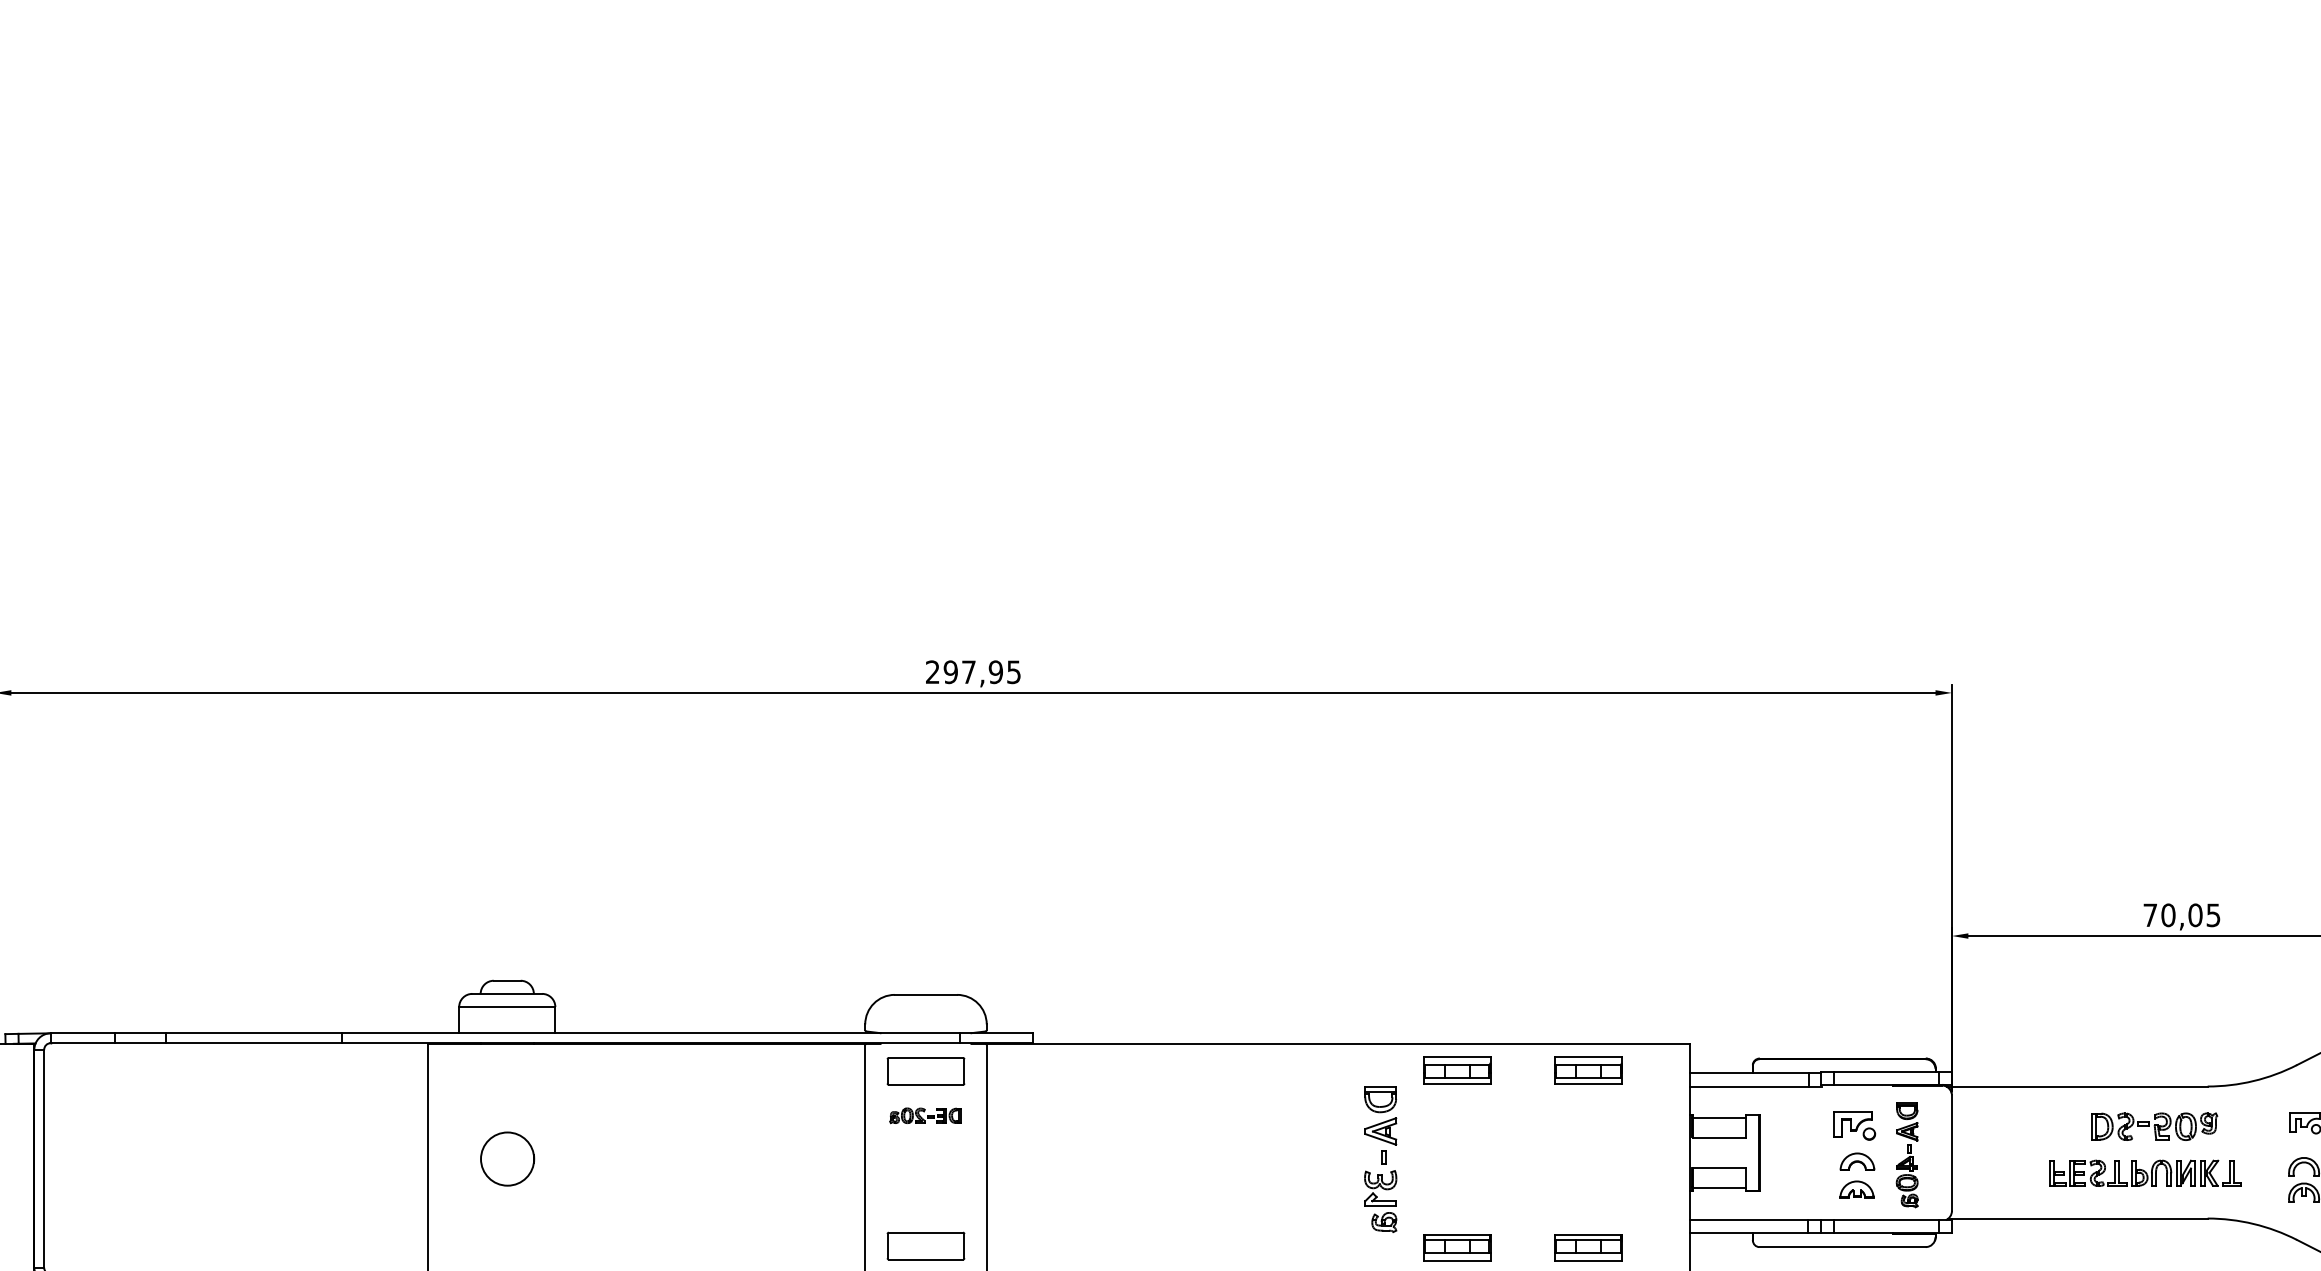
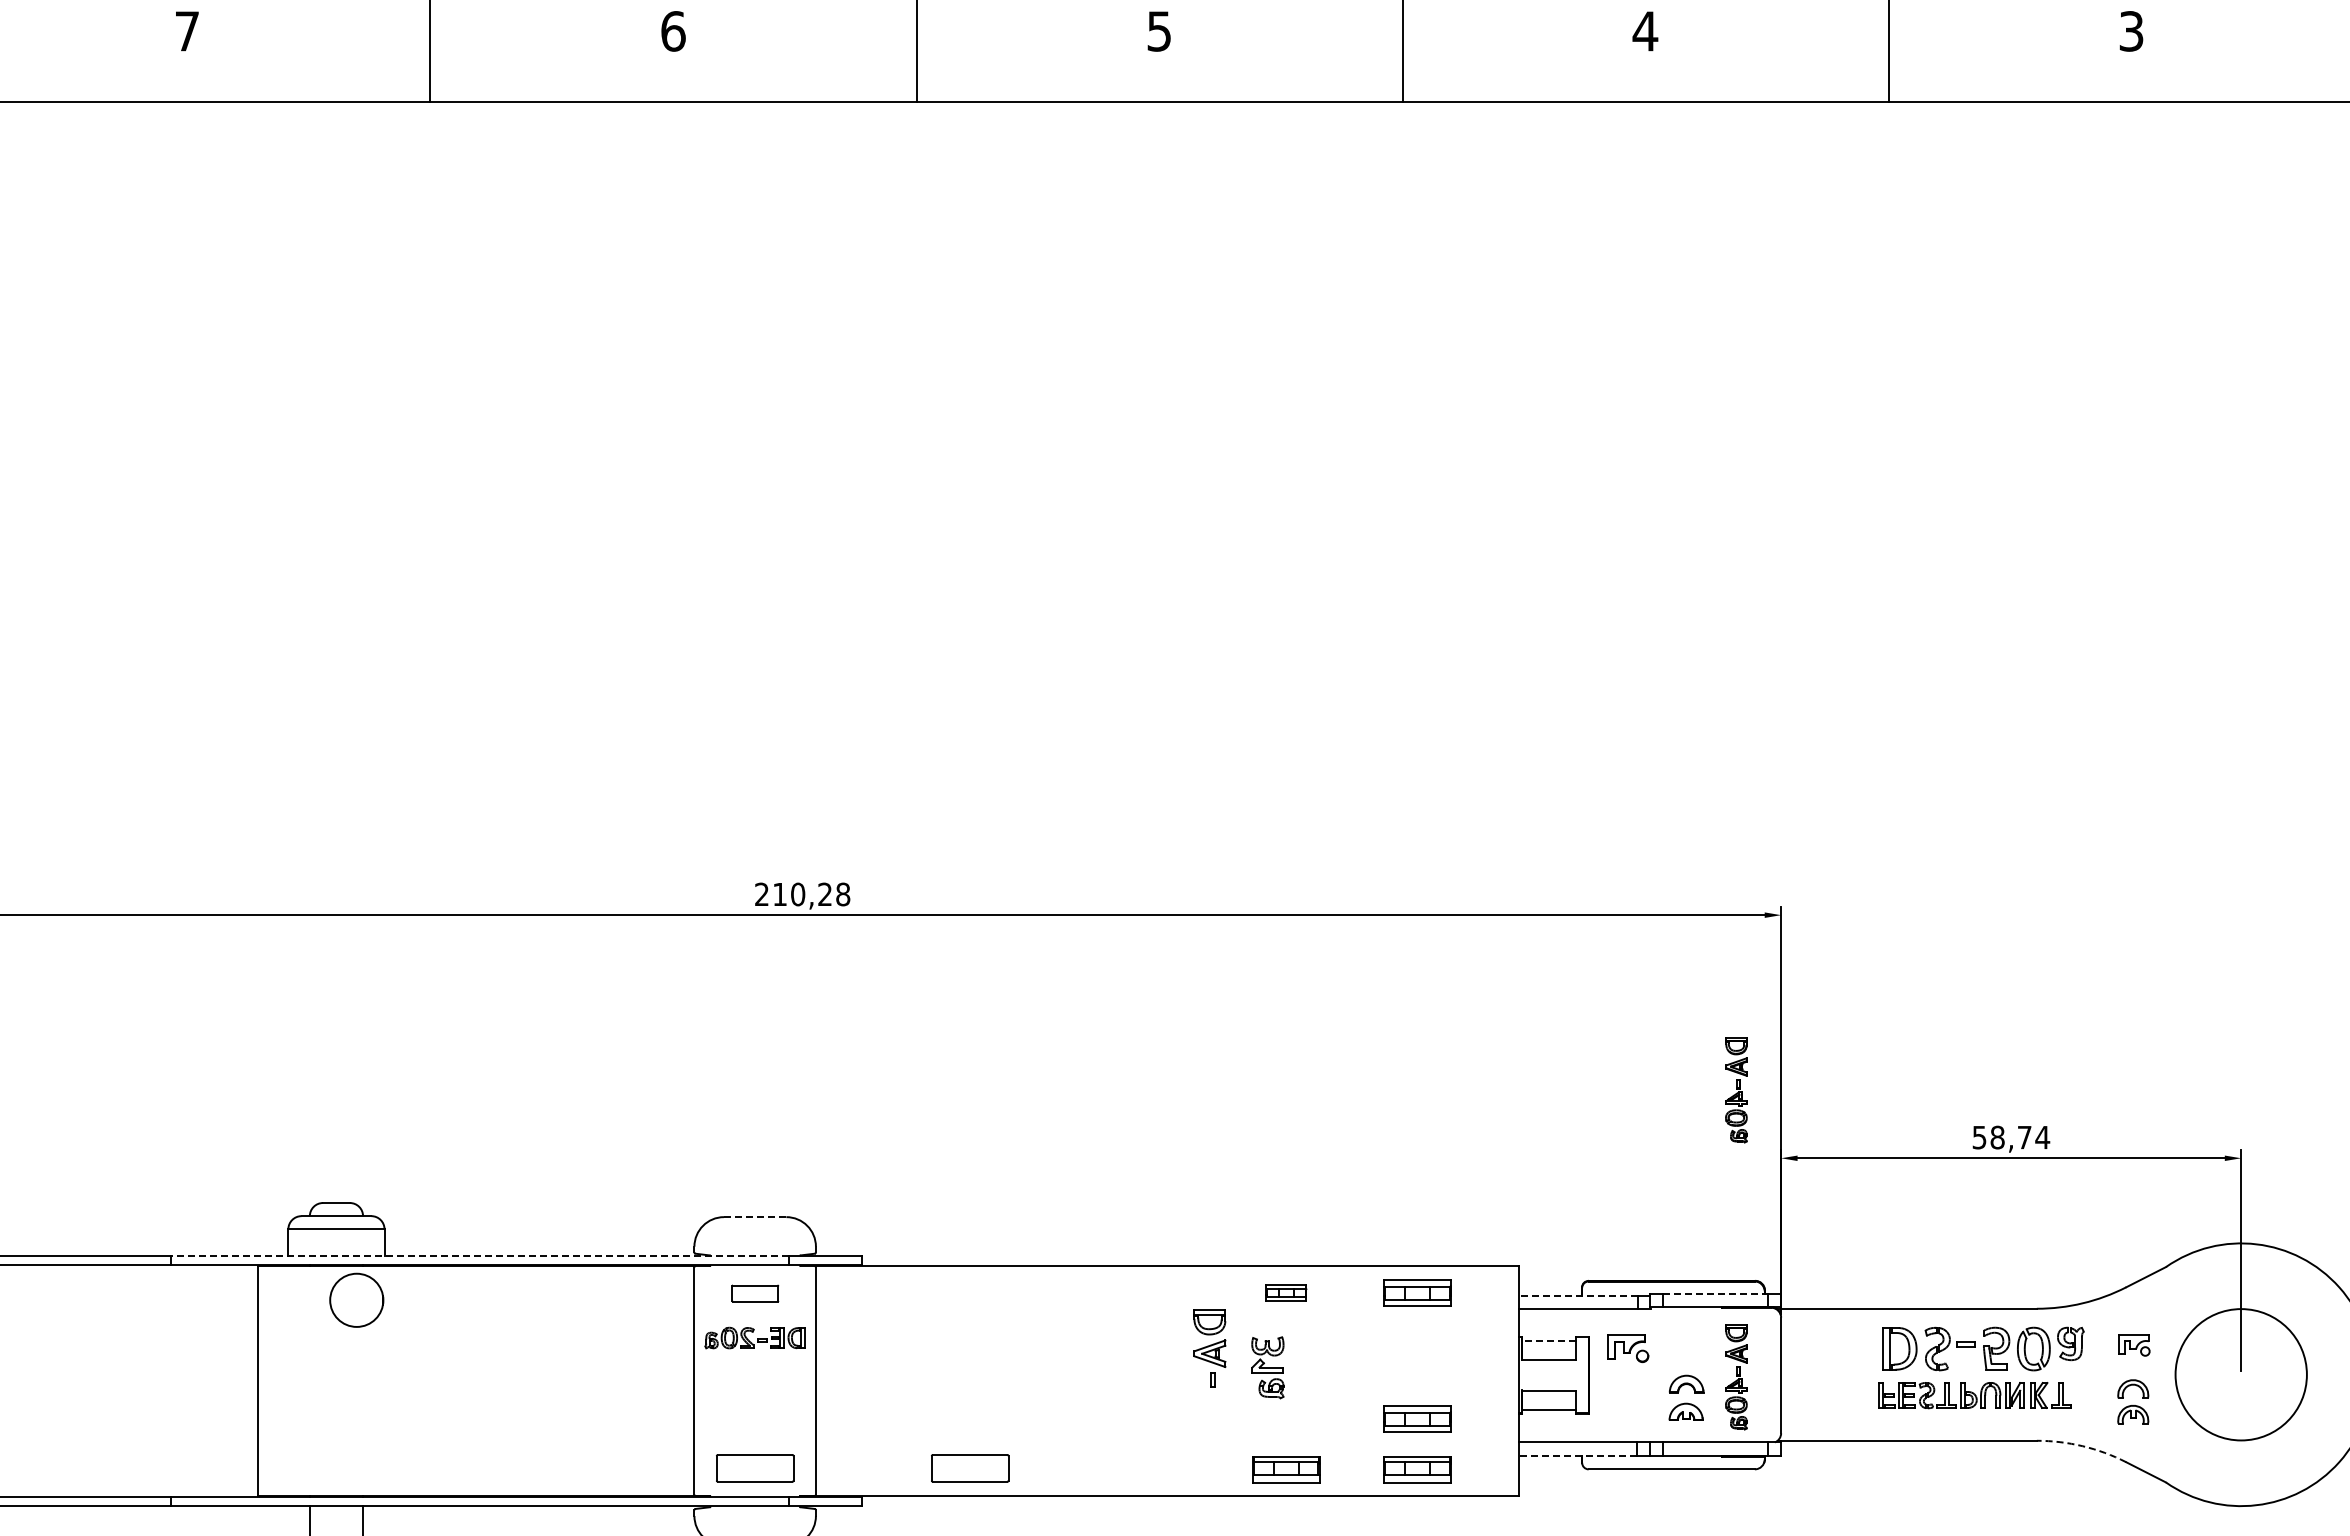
text: (982, 672) -> (811, 894), 297,95 -> 210,28
part: (1907, 868) -> (1736, 1090), added
text: (2182, 915) -> (2011, 1137), 70,05 -> 58,74
line: (926, 995) -> (755, 1217), solid -> dashed
line: (650, 1033) -> (479, 1255), solid -> dashed
part: (1457, 1070) -> (1286, 1292), size x0.6
part: (926, 1071) -> (755, 1293), size x0.6
line: (1886, 1071) -> (1715, 1293), solid -> dashed
line: (1749, 1073) -> (1578, 1295), solid -> dashed
part: (925, 1115) -> (754, 1337), size x1.4
line: (1719, 1118) -> (1548, 1340), solid -> dashed
part: (1855, 1126) -> (1628, 1348), moved
part: (2154, 1126) -> (1983, 1348), size x1.6
circle: (507, 1158) -> (356, 1299), moved
part: (1588, 1196) -> (1417, 1418), added
part: (1380, 1201) -> (1267, 1367), moved
arc: (2253, 1224) -> (2082, 1446), solid -> dashed
line: (1748, 1233) -> (1577, 1455), solid -> dashed
part: (1141, 1246) -> (970, 1468), added

